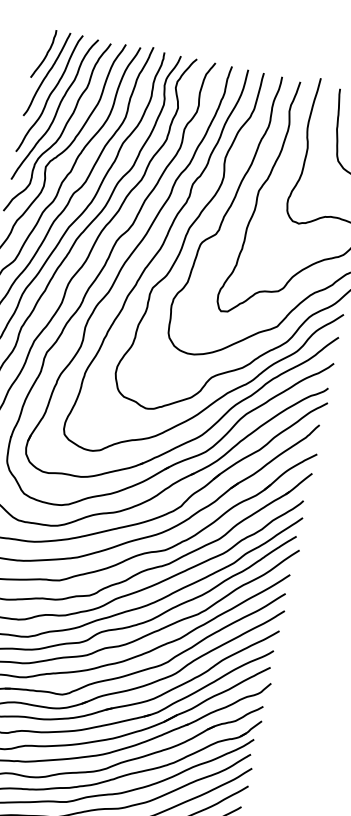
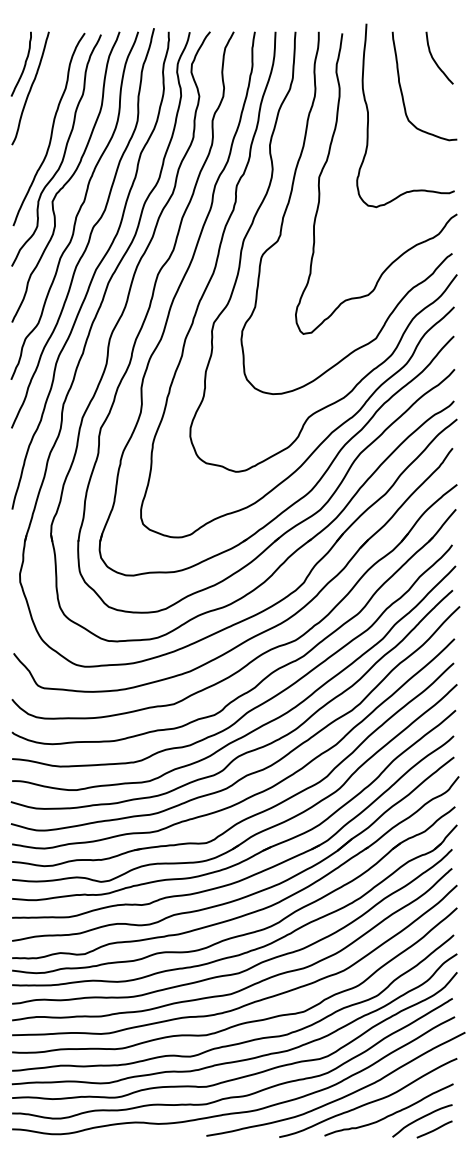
curve: (50, 93) -> (39, 110), removed

